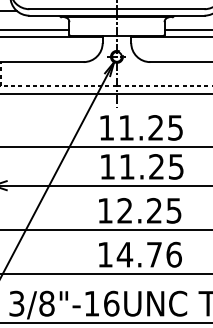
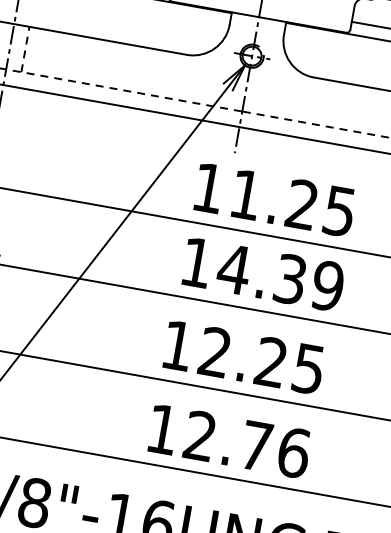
text: (151, 166) -> (280, 276), 11.25 -> 14.39
text: (124, 254) -> (199, 435), 14.76 -> 12.76

